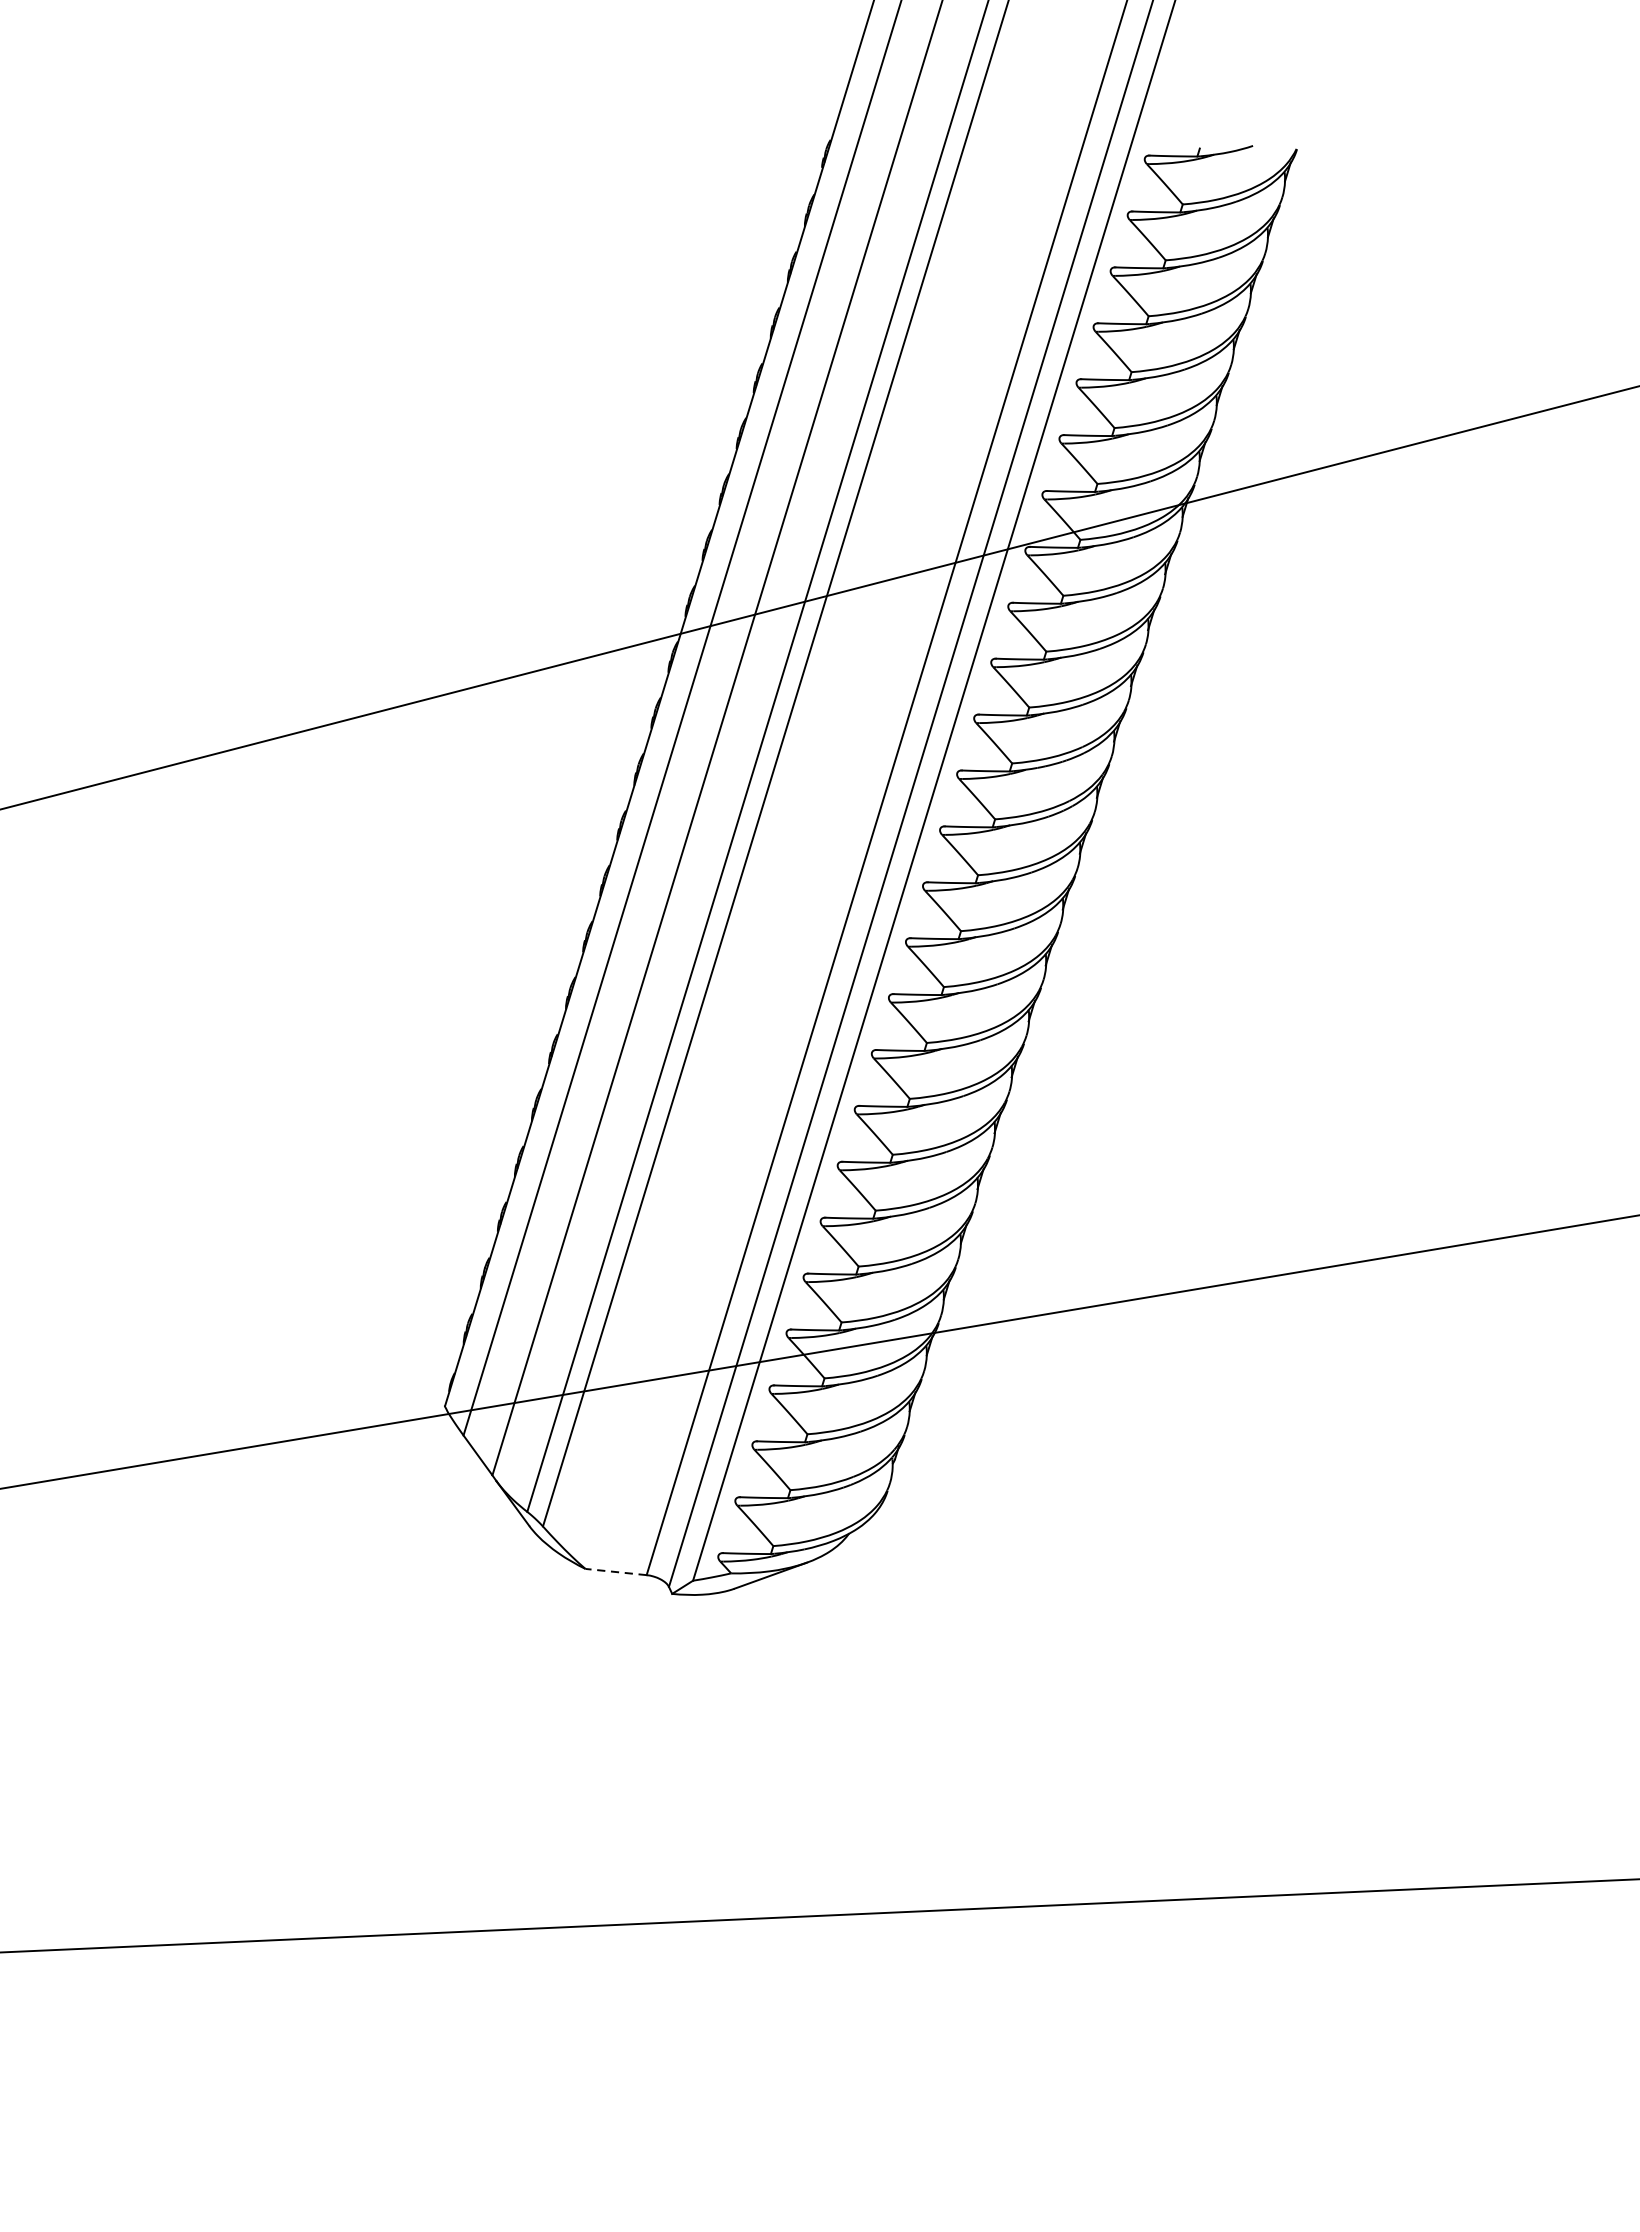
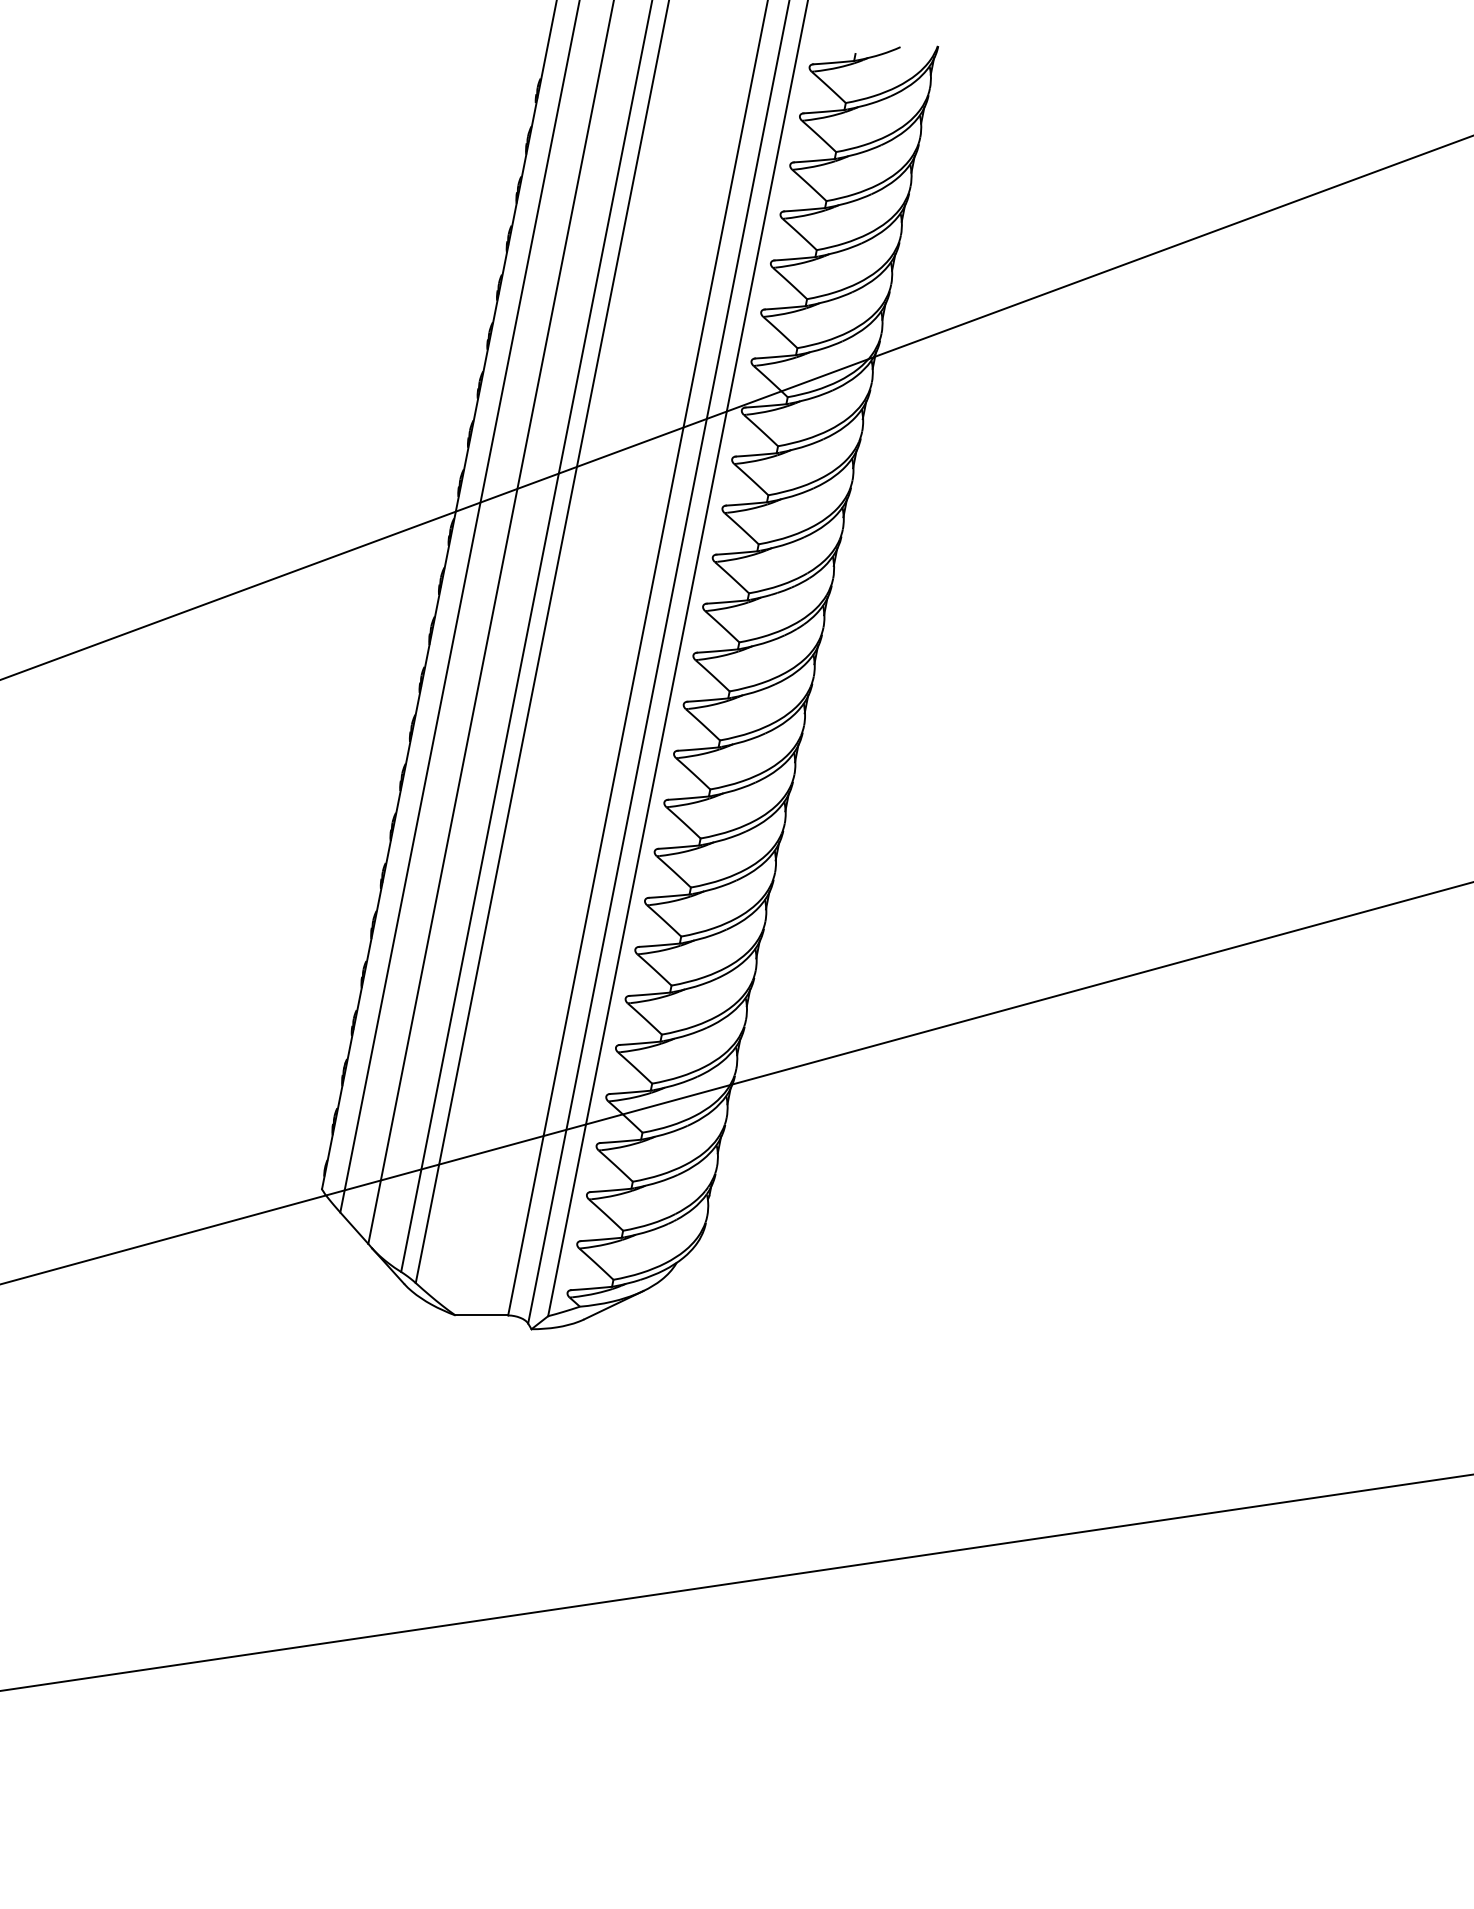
line: (615, 1572) -> (481, 1315), dashed -> solid

